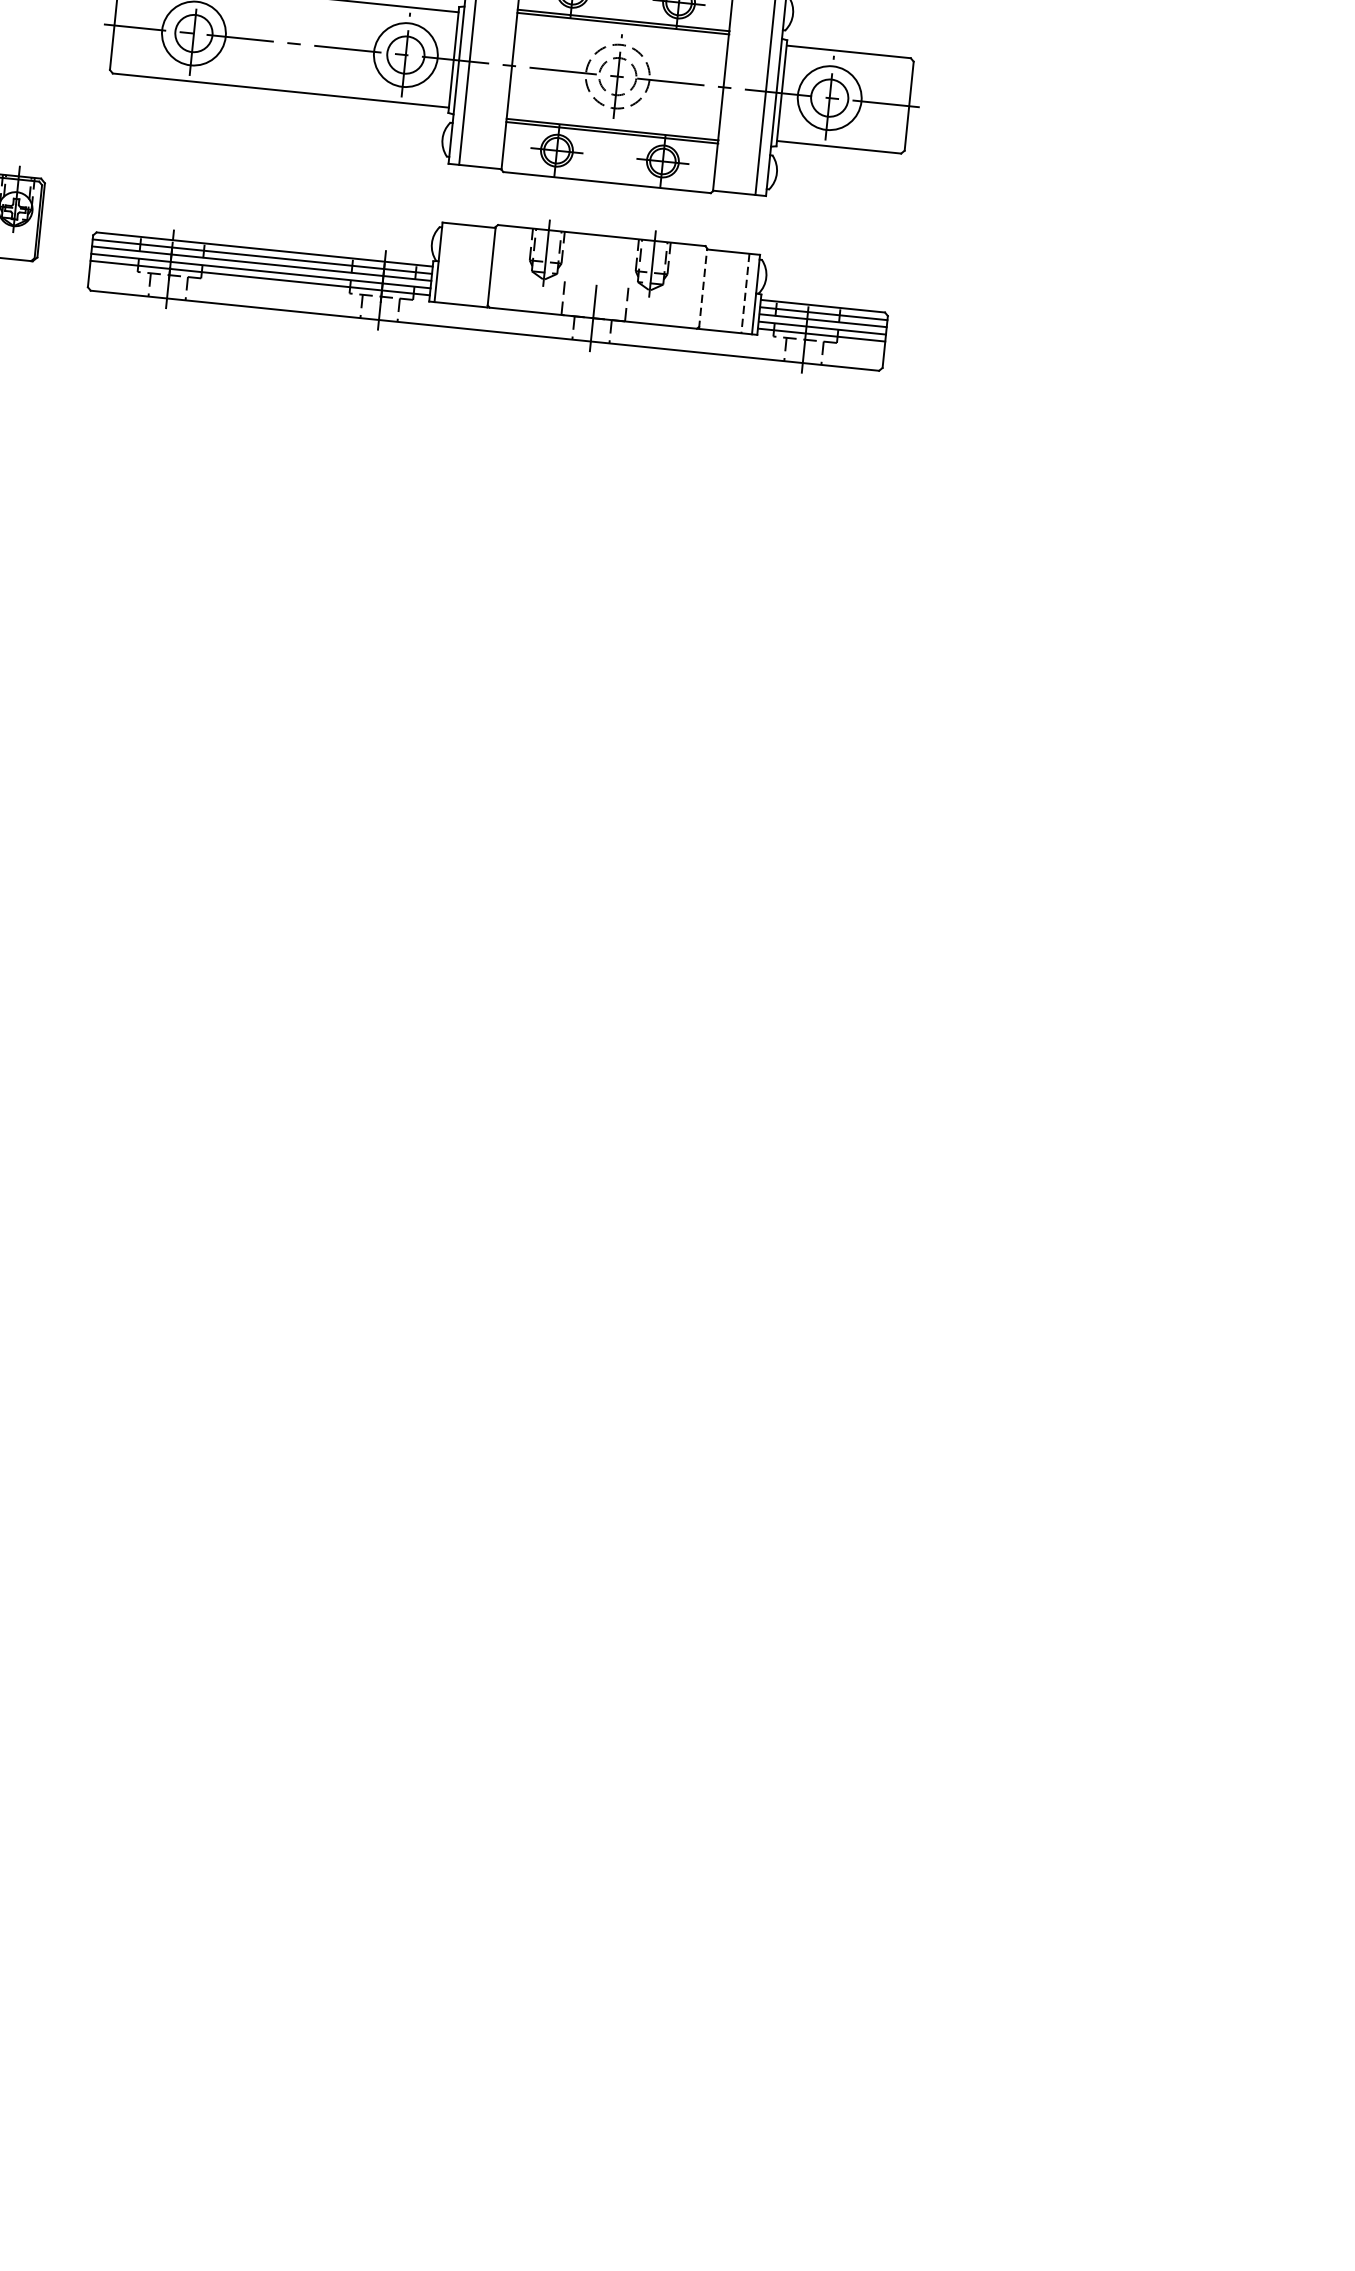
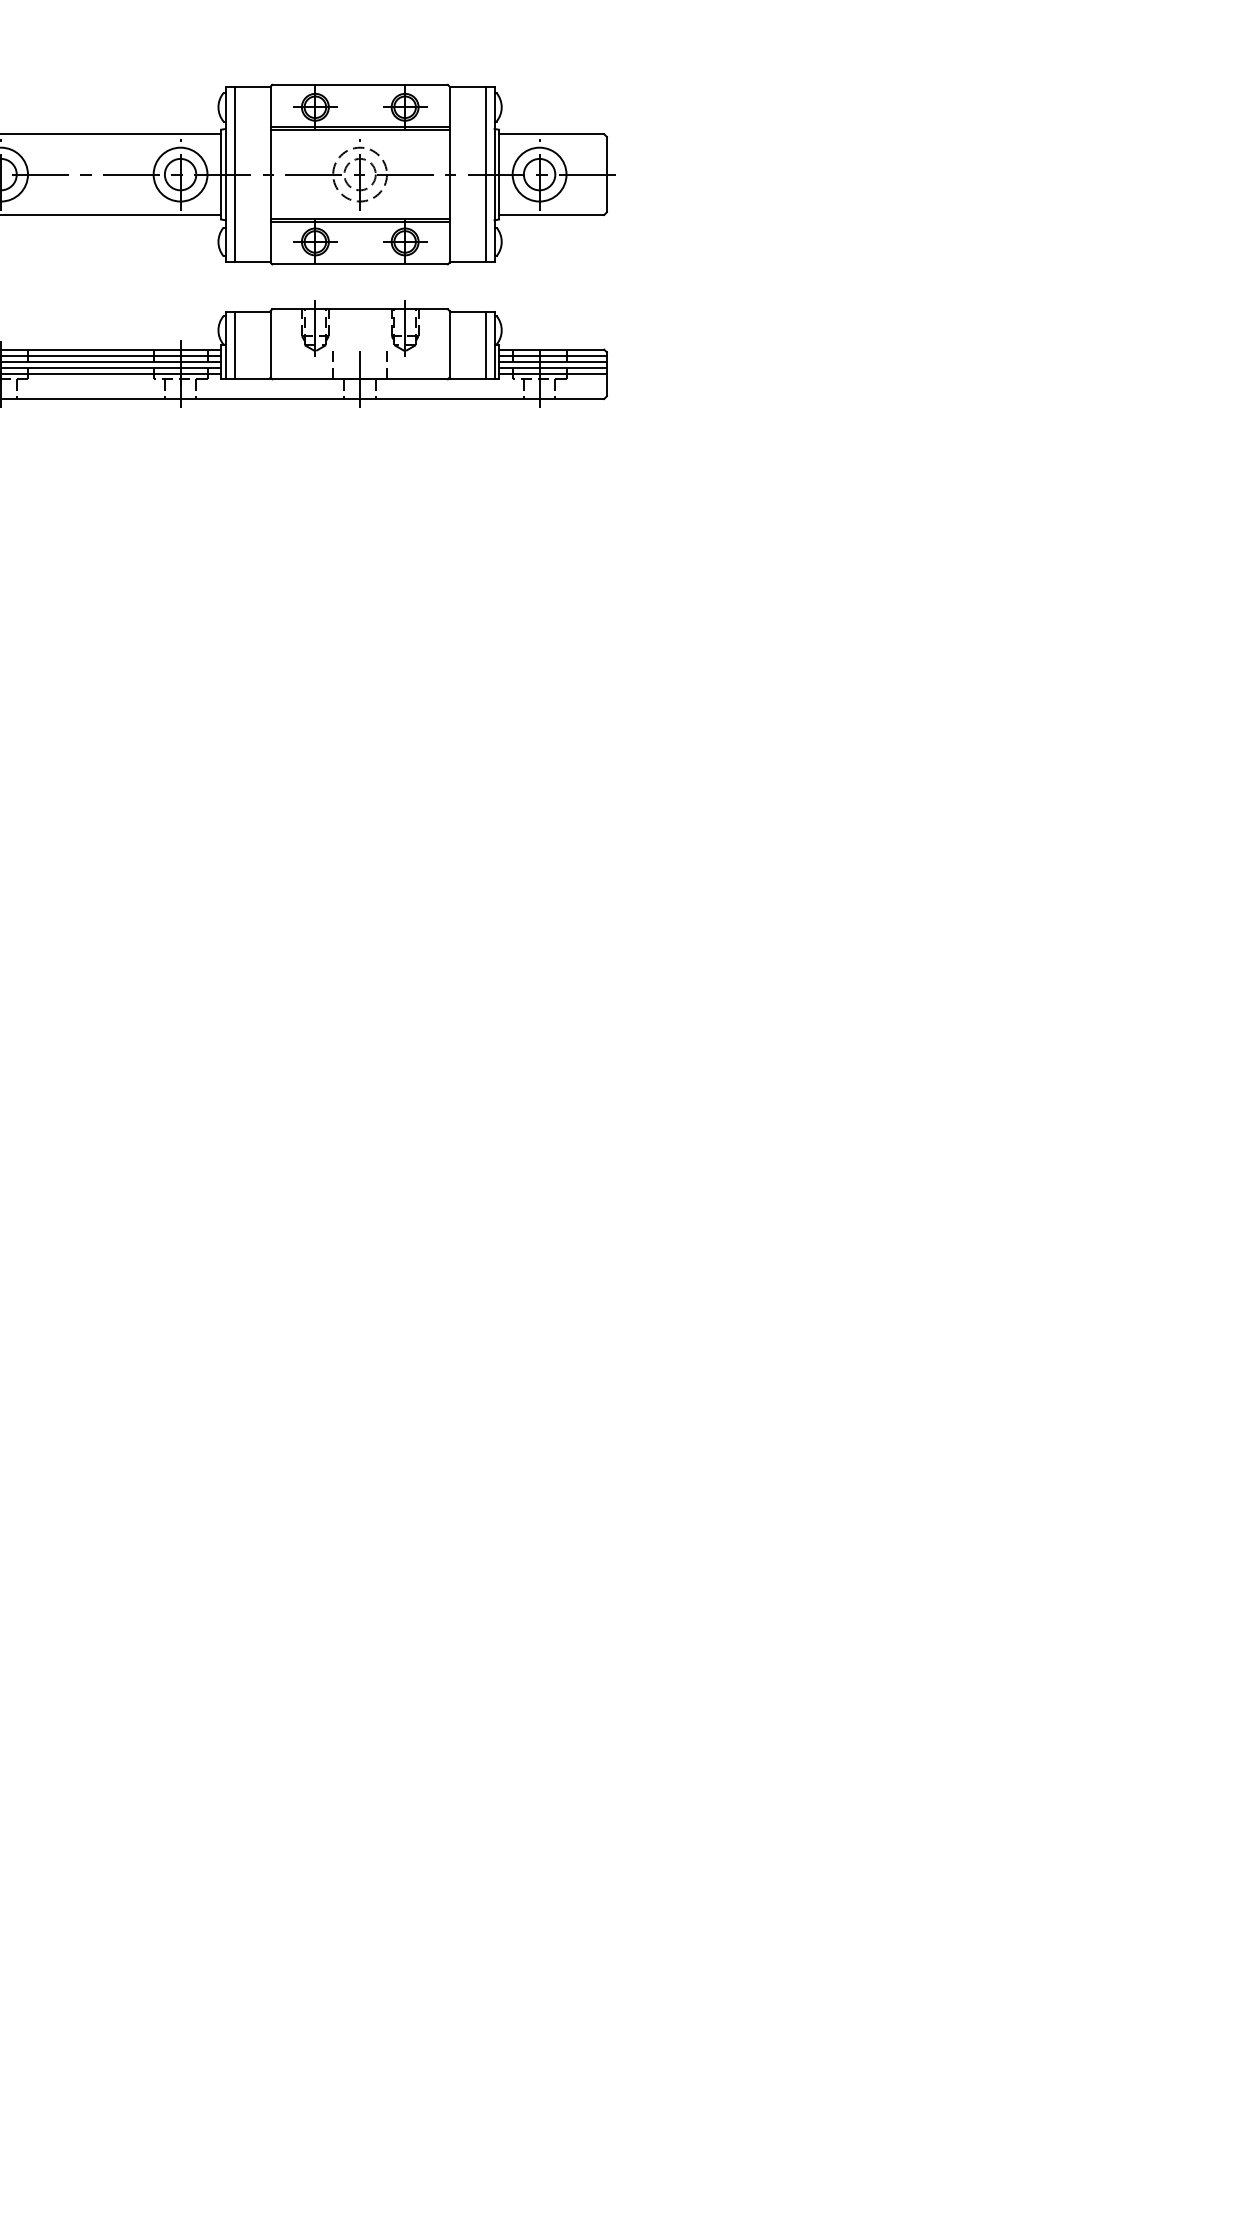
line: (449, 263) -> (234, 345), added
line: (702, 287) -> (449, 344), dashed -> solid
line: (745, 293) -> (485, 345), dashed -> solid

